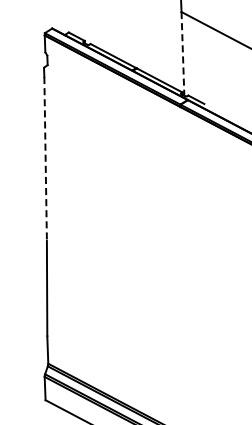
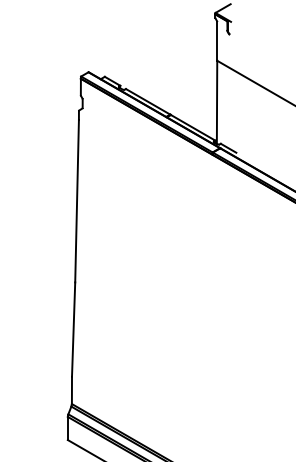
line: (183, 54) -> (217, 102), dashed -> solid
line: (46, 159) -> (77, 201), dashed -> solid

